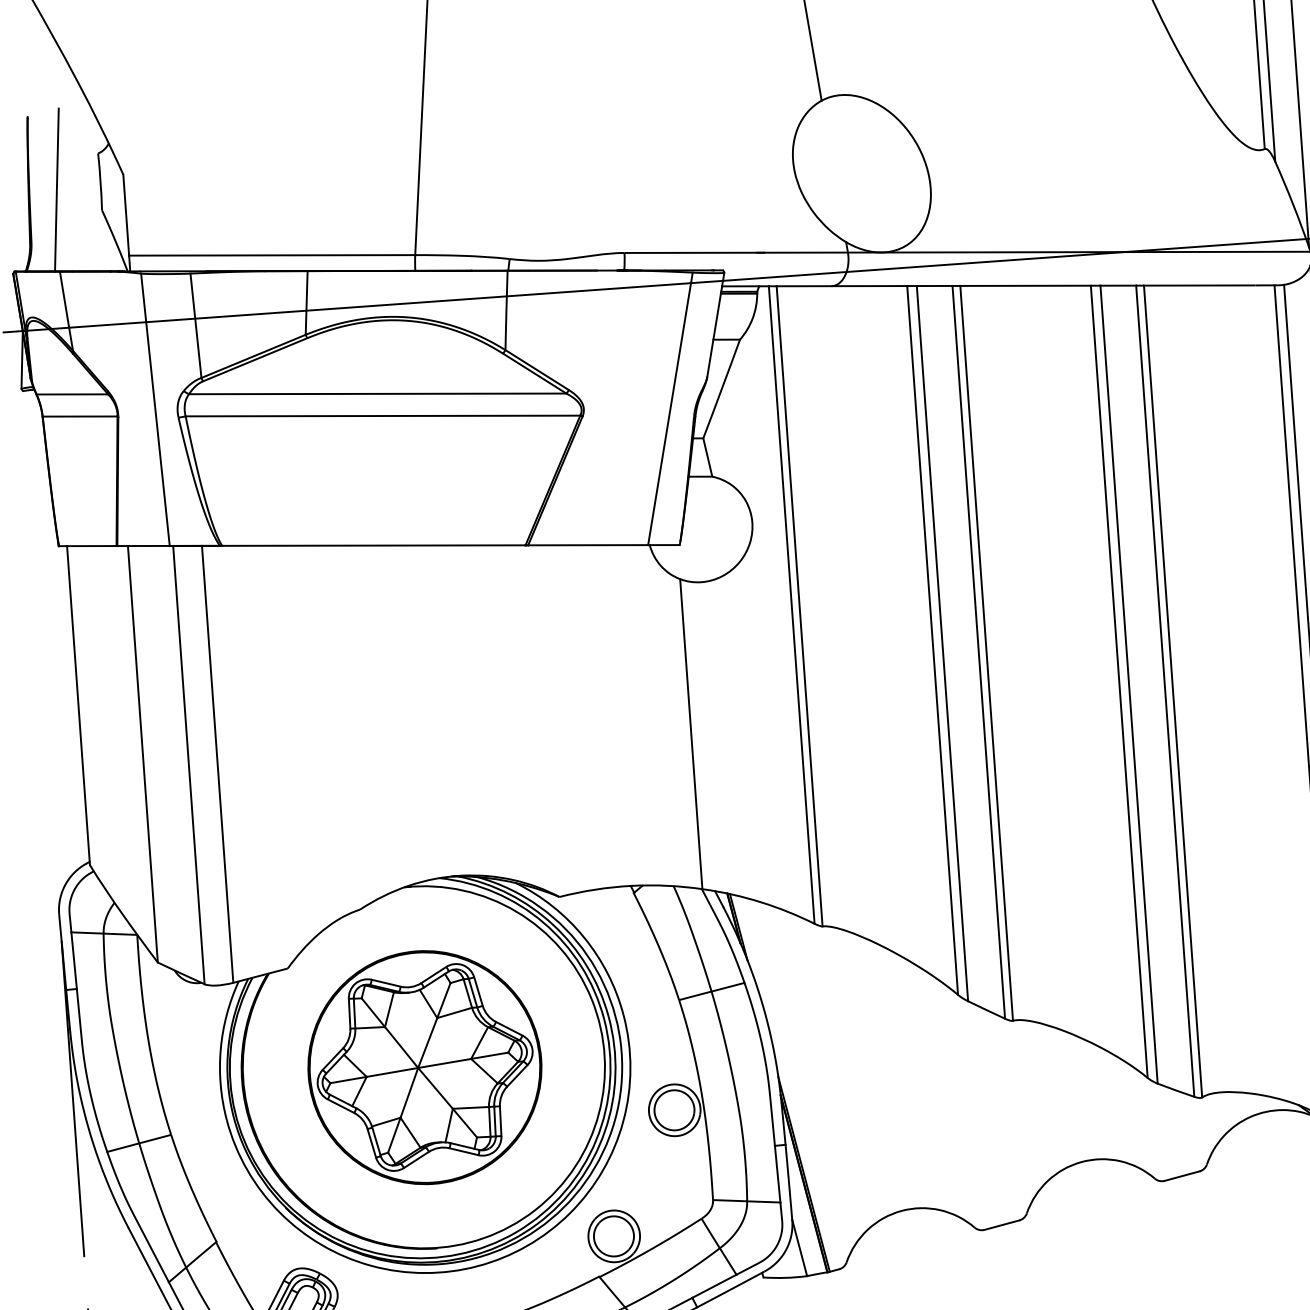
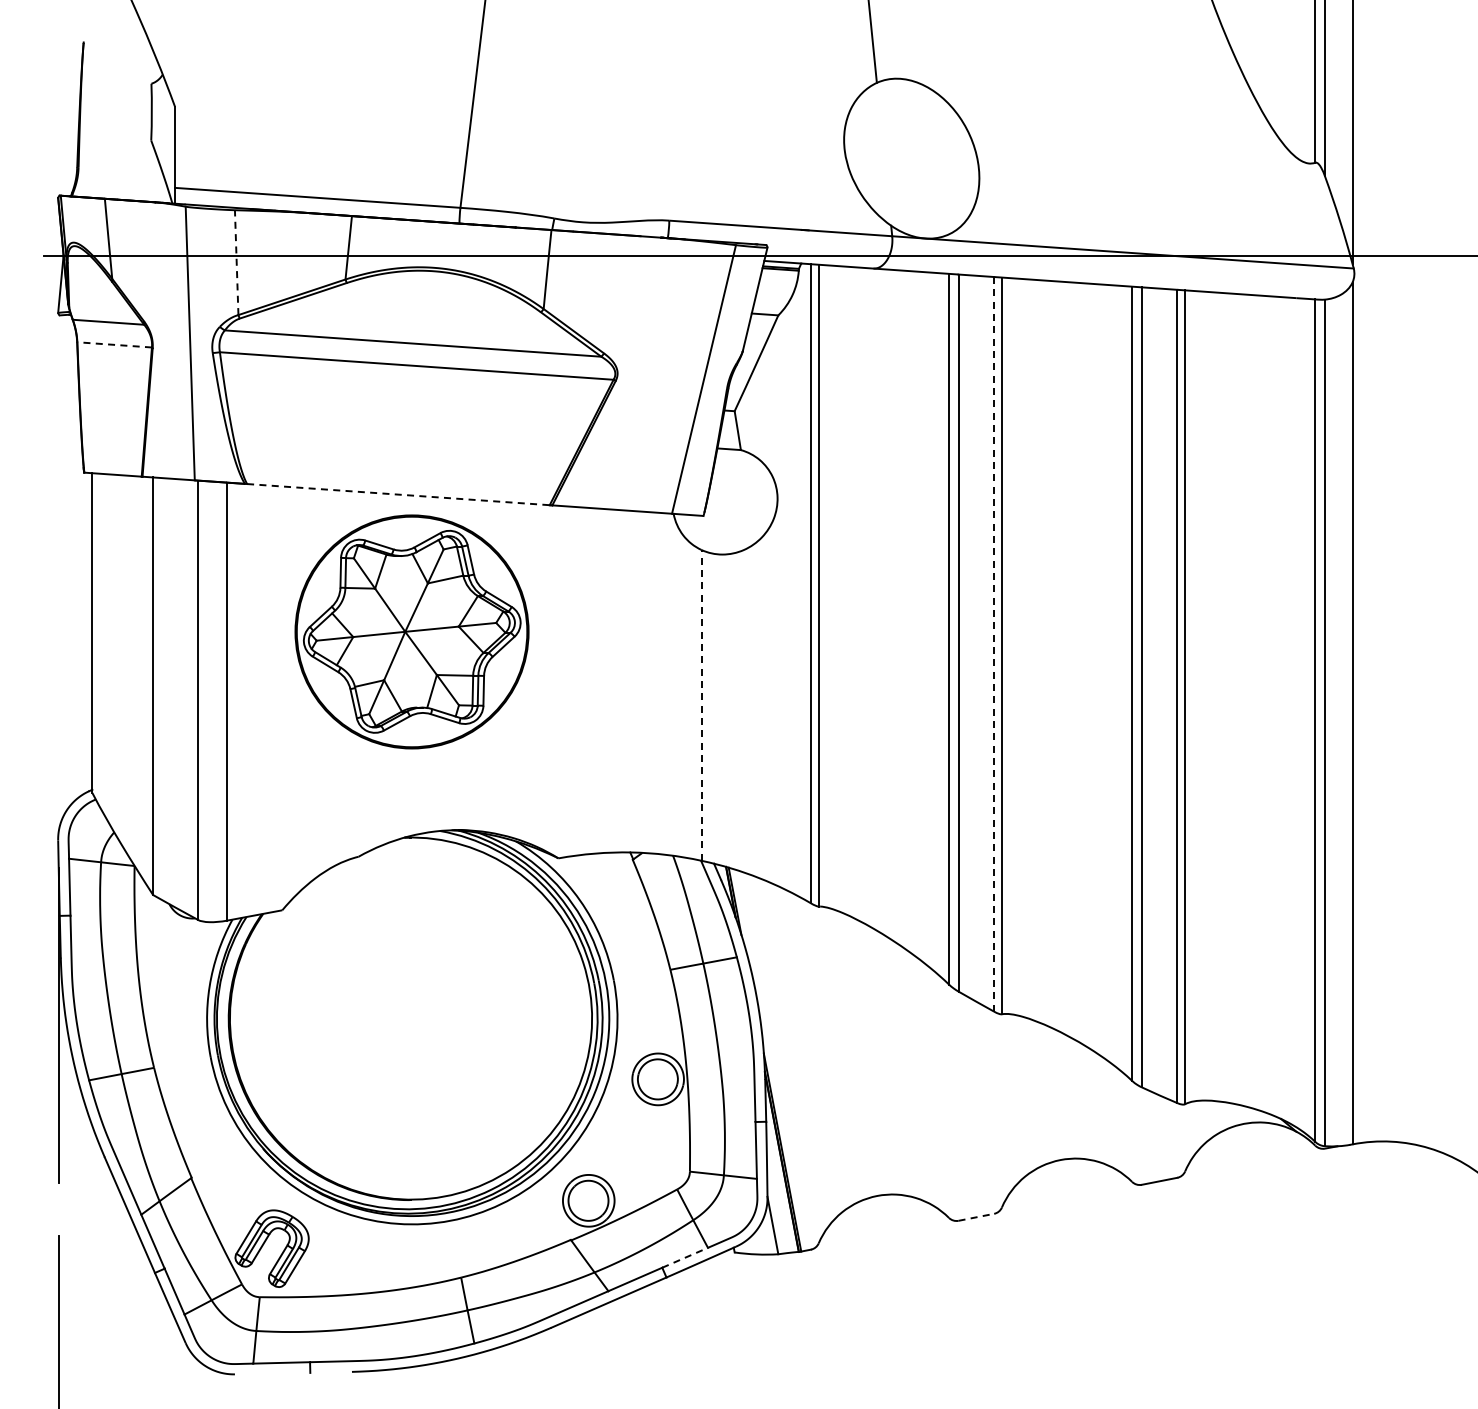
line: (56, 190) -> (107, 117), removed
line: (195, 325) -> (236, 262), solid -> dashed
line: (79, 416) -> (114, 344), solid -> dashed
line: (373, 545) -> (398, 494), solid -> dashed
line: (979, 651) -> (994, 643), solid -> dashed
line: (691, 733) -> (701, 704), solid -> dashed
part: (424, 1067) -> (411, 631), moved
line: (1002, 1225) -> (976, 1217), solid -> dashed
line: (714, 1286) -> (685, 1257), solid -> dashed

